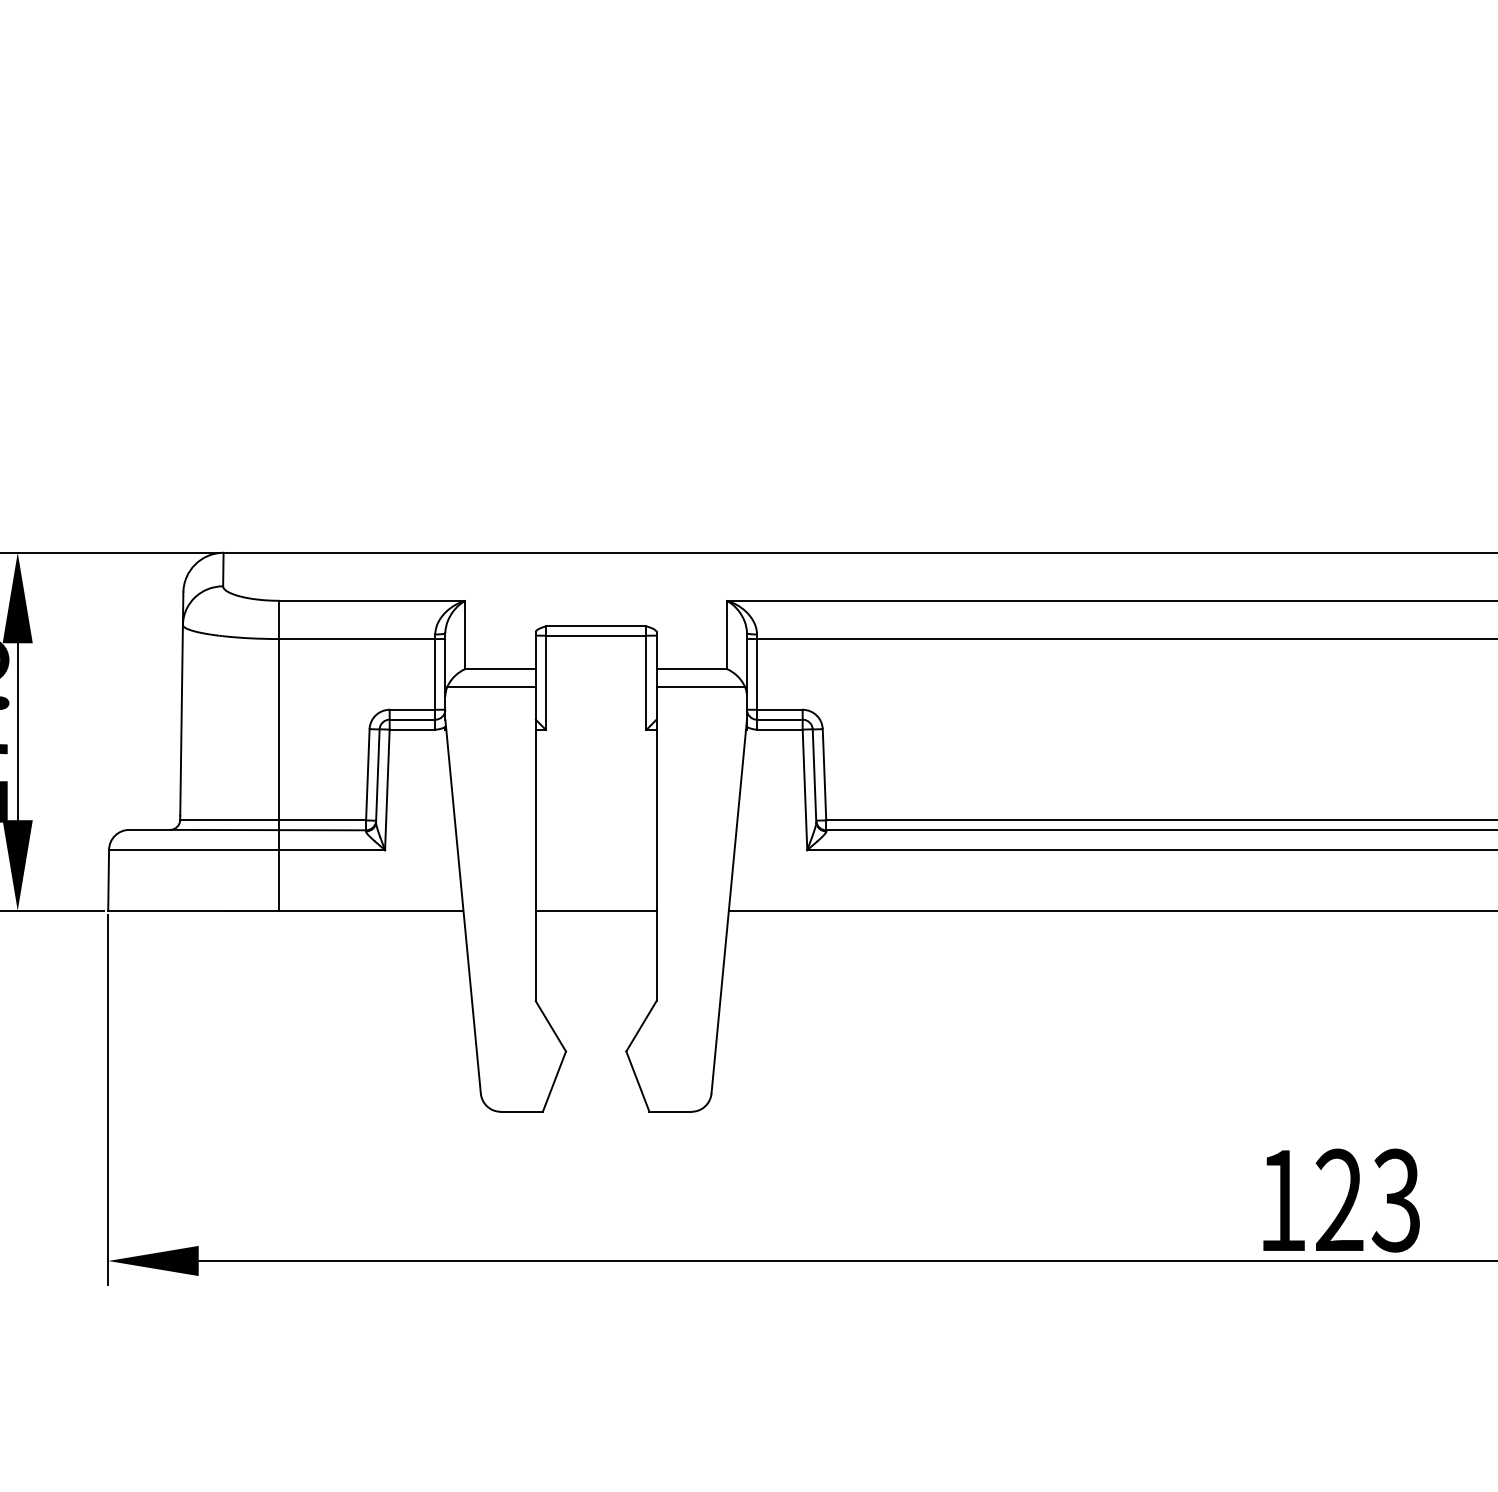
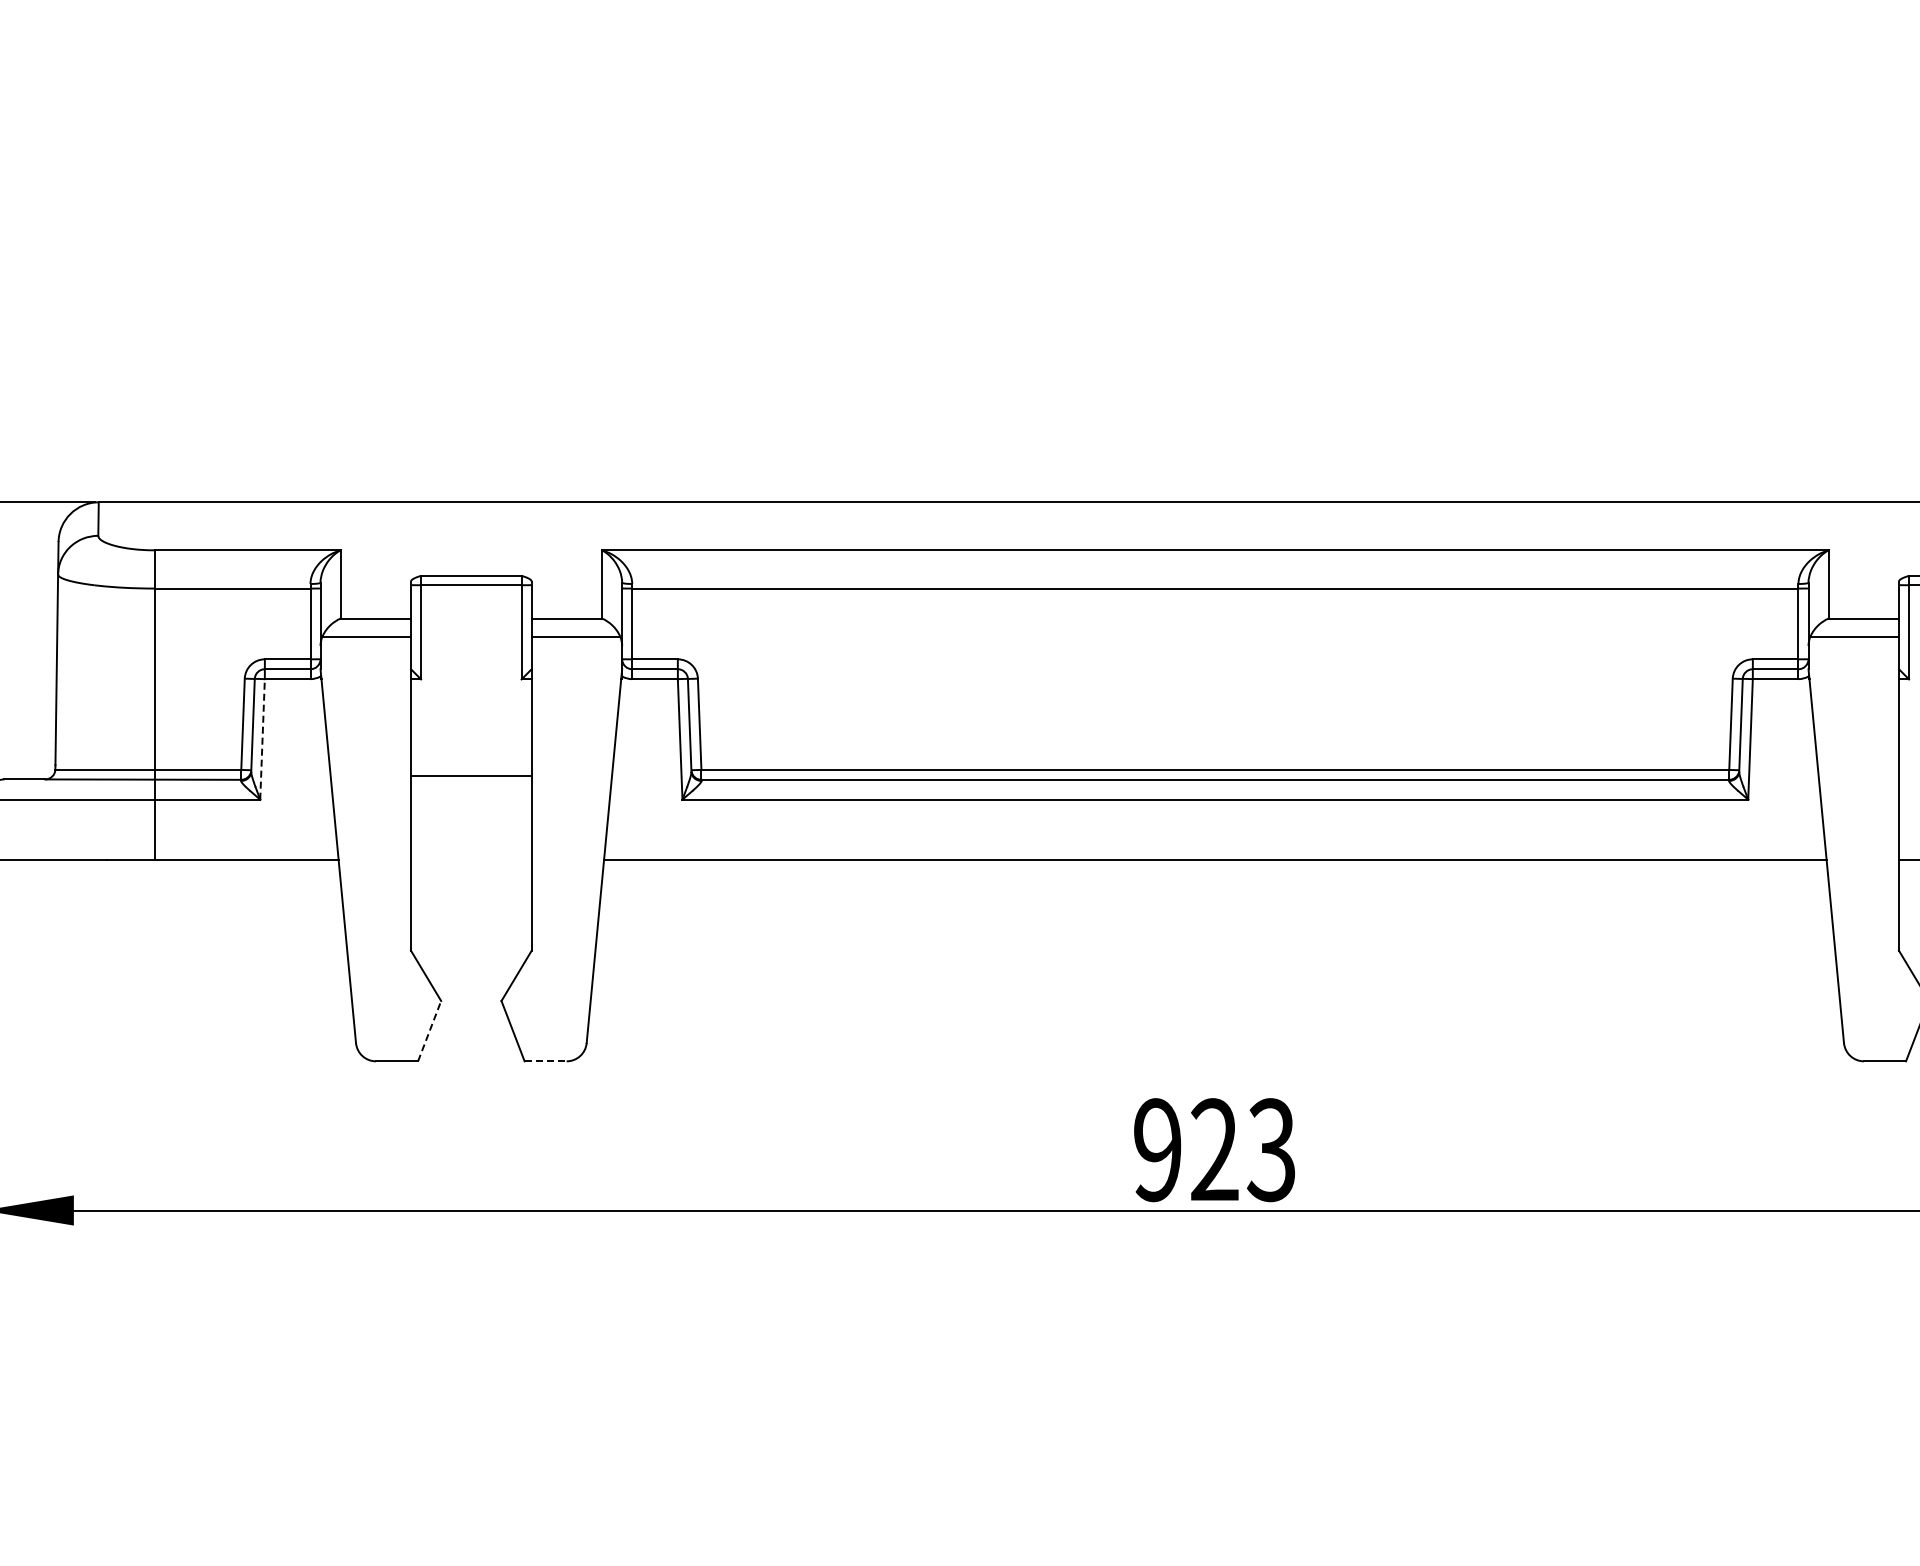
line: (387, 788) -> (262, 738), solid -> dashed
line: (596, 910) -> (471, 776), moved
line: (554, 1080) -> (429, 1030), solid -> dashed
line: (671, 1111) -> (546, 1061), solid -> dashed
text: (1282, 1200) -> (1157, 1150), 123 -> 923

